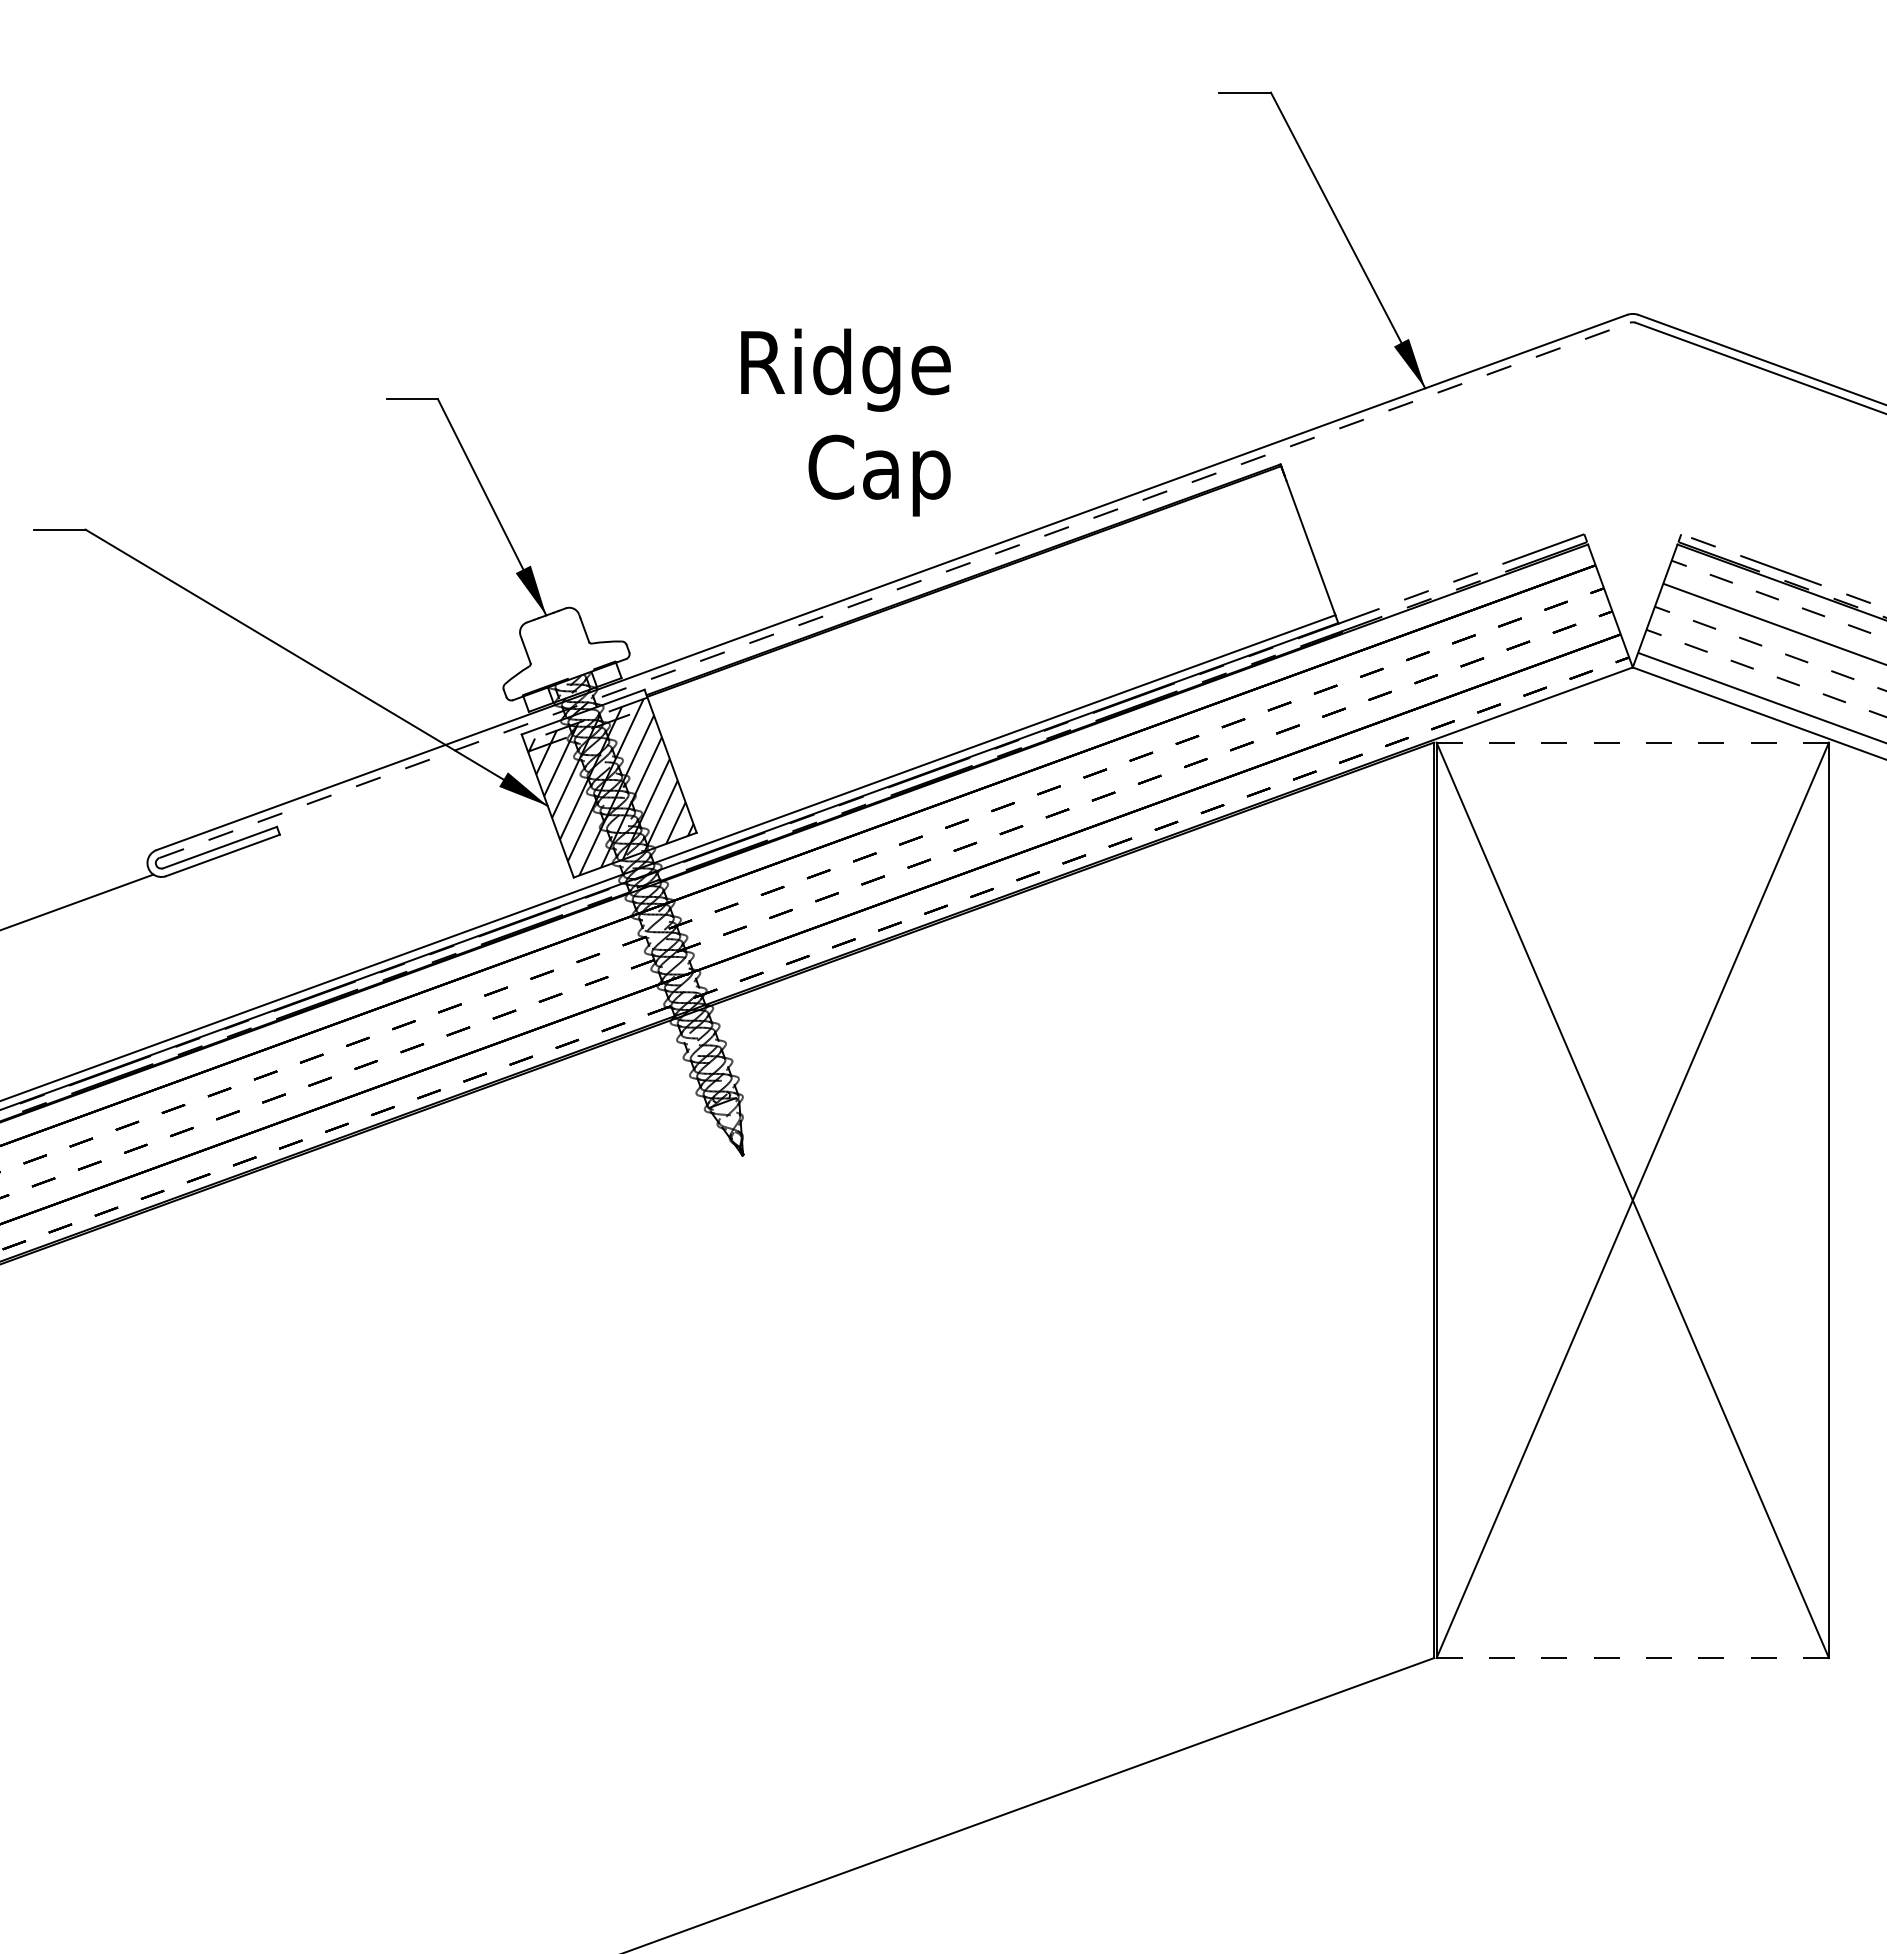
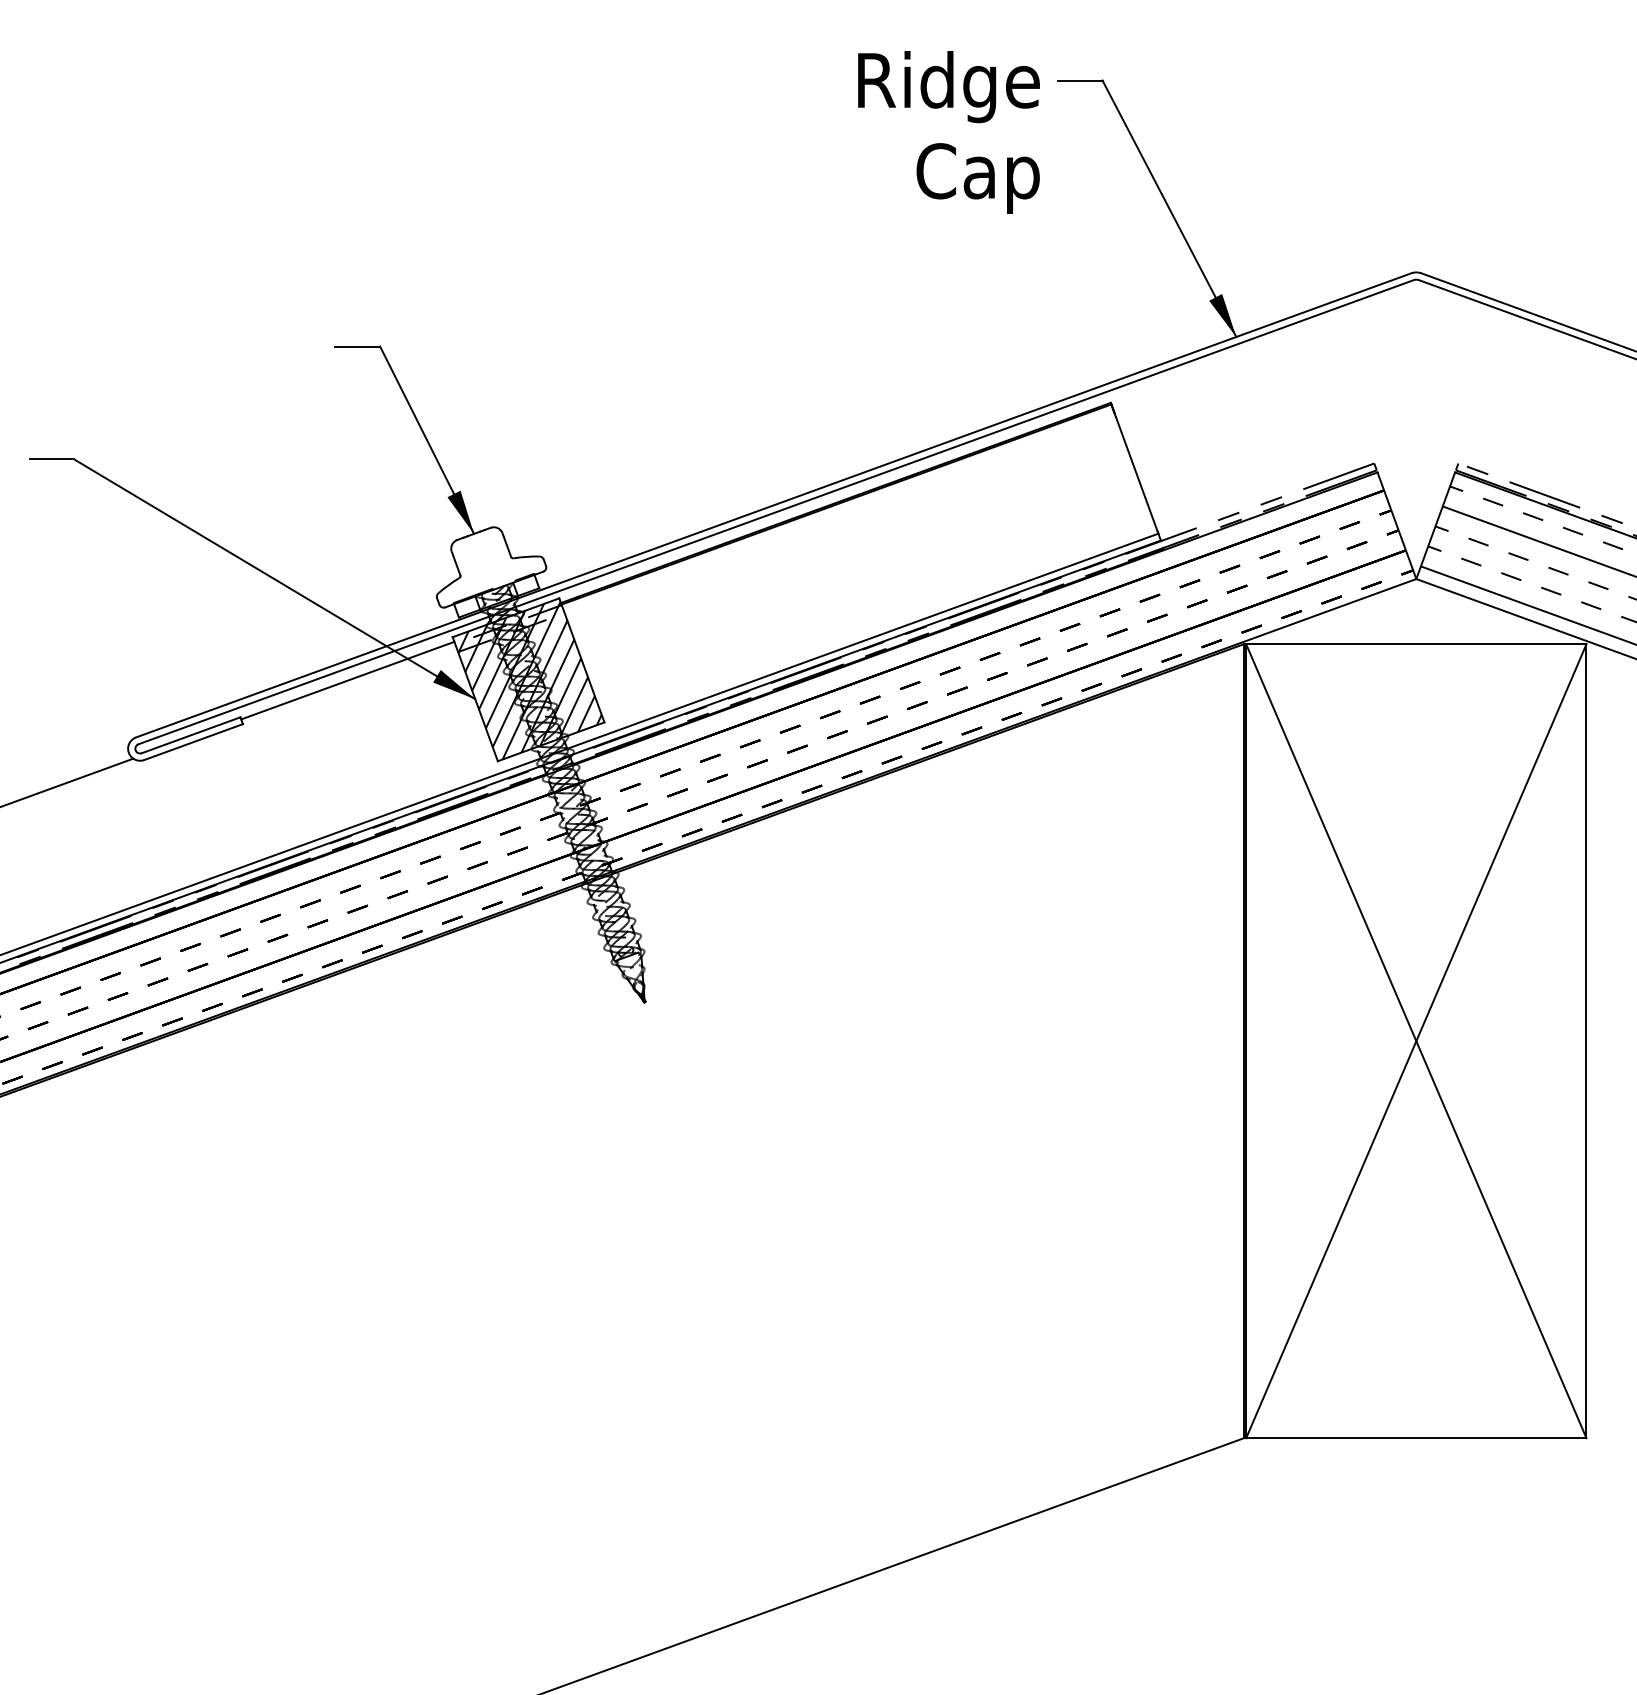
text: (845, 422) -> (948, 132), moved
line: (895, 590) -> (776, 512), dashed -> solid
hatch: (590, 715) -> (512, 620), added
line: (1633, 742) -> (1416, 644), dashed -> solid
line: (400, 784) -> (347, 680), added
line: (1632, 1658) -> (1416, 1438), dashed -> solid

